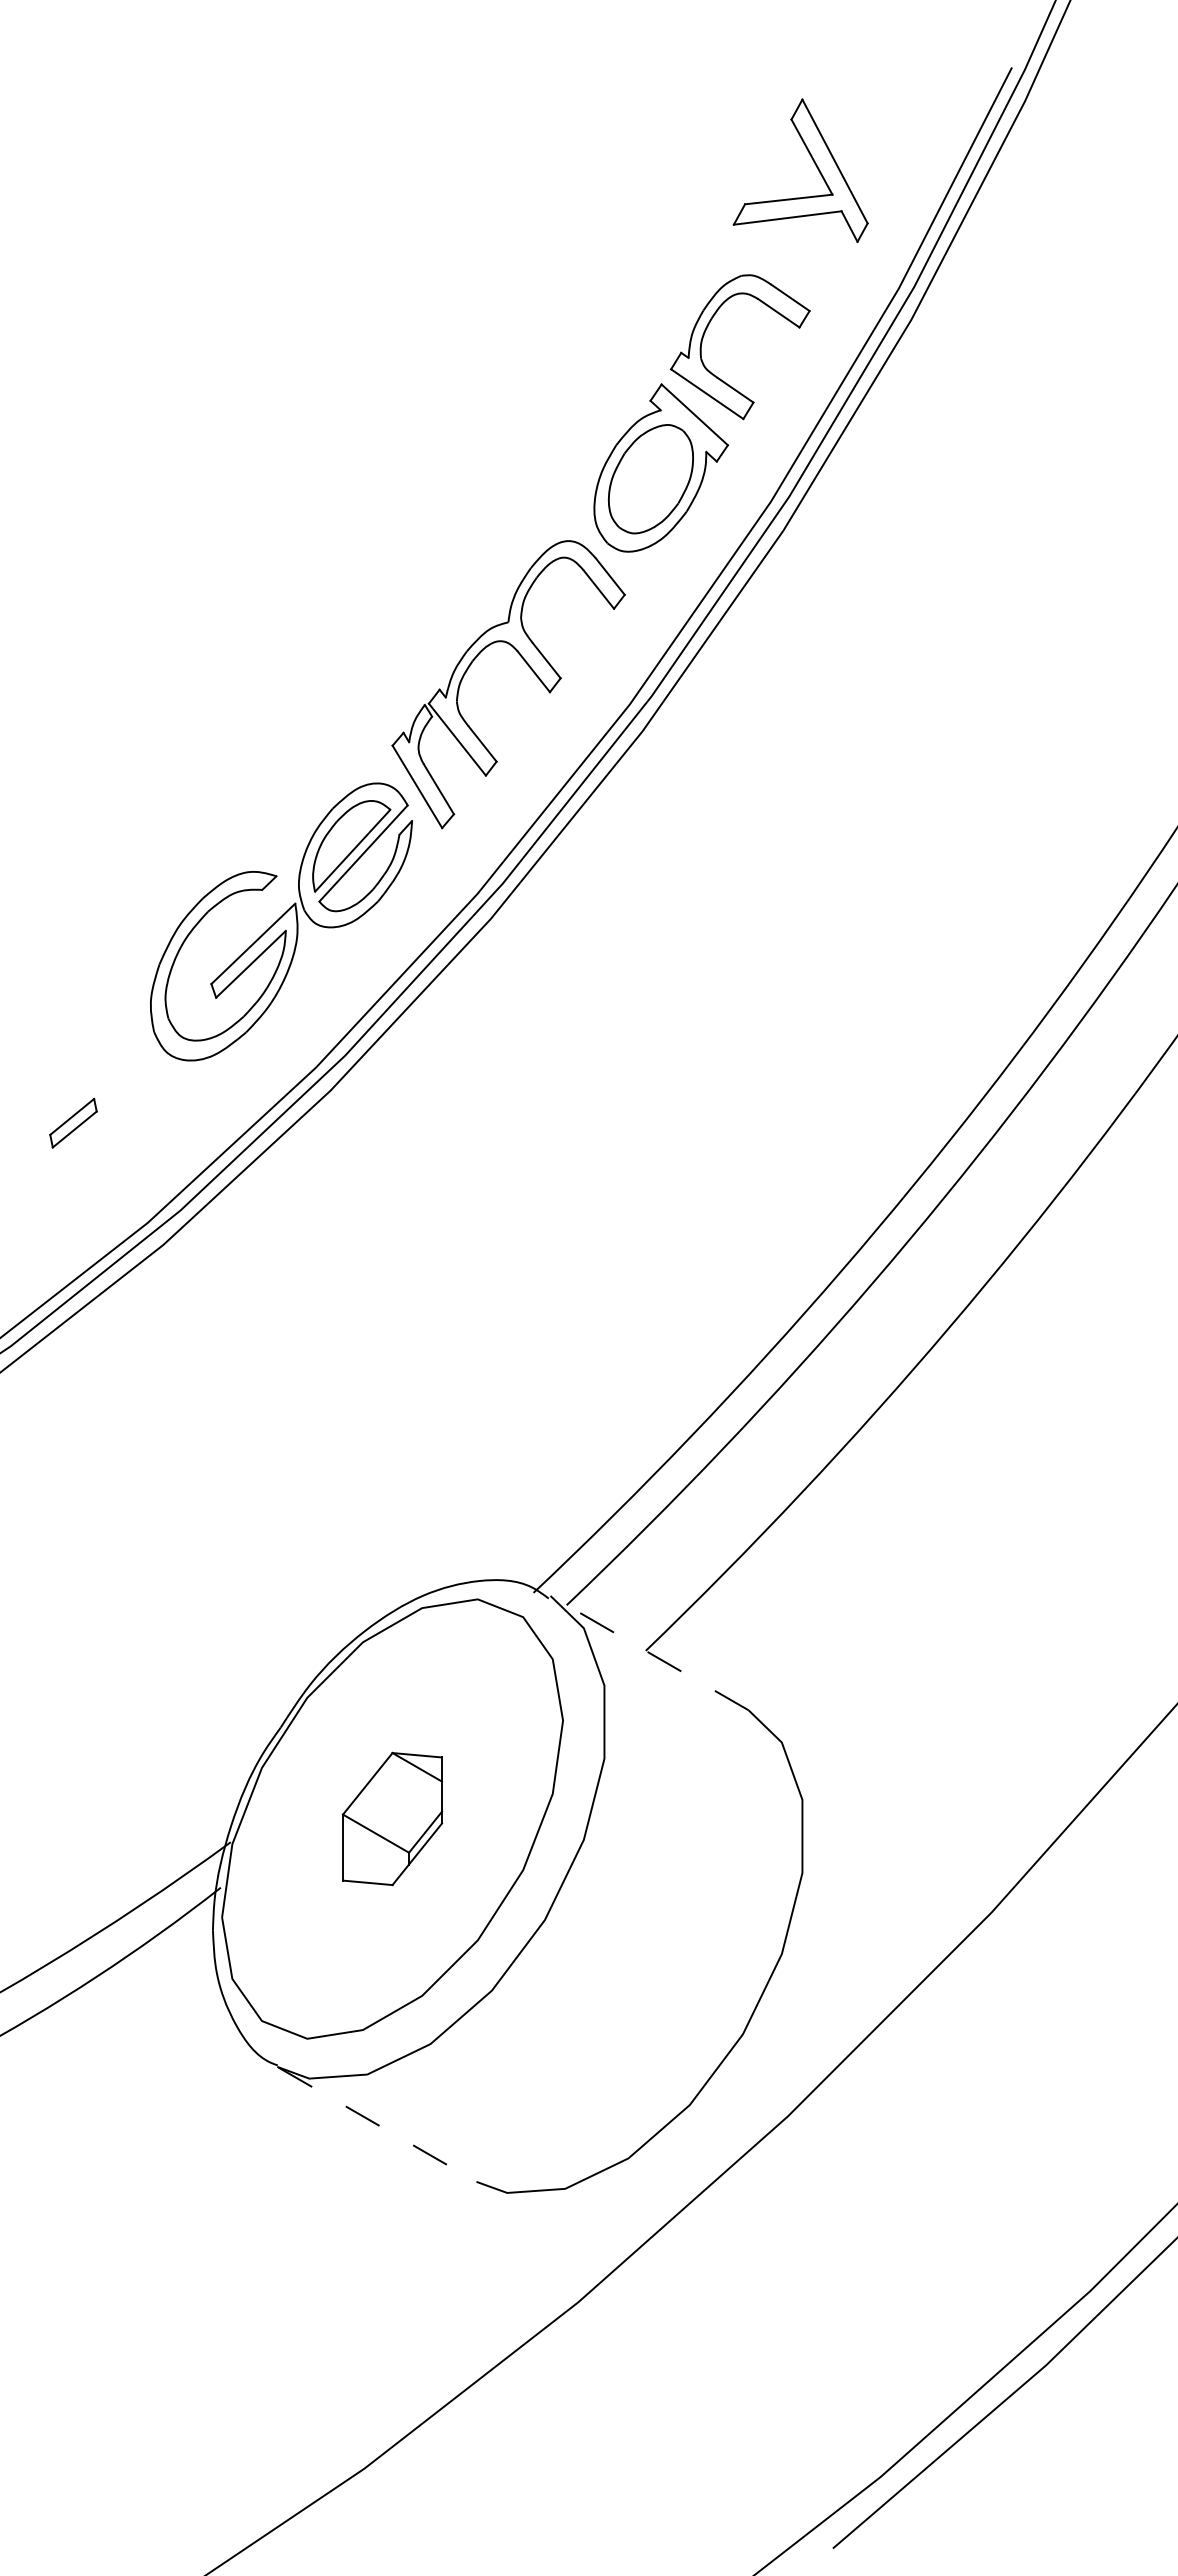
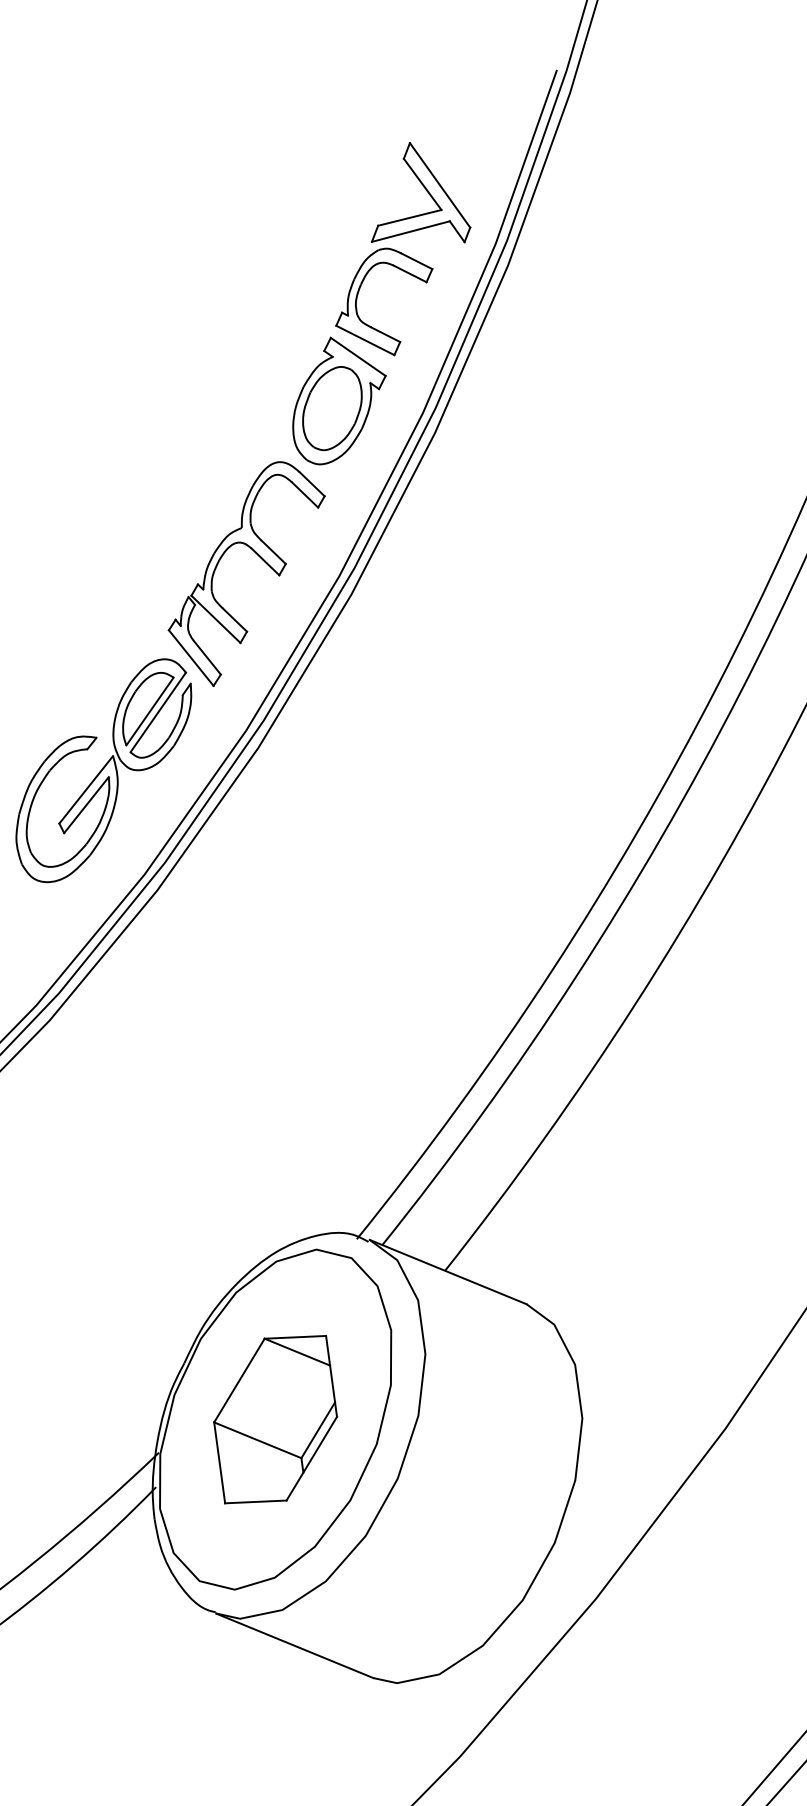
part: (814, 164) -> (425, 189), moved
line: (649, 1652) -> (448, 1271), dashed -> solid
part: (392, 1818) -> (275, 1419), size x1.67
line: (377, 2124) -> (294, 1645), dashed -> solid

